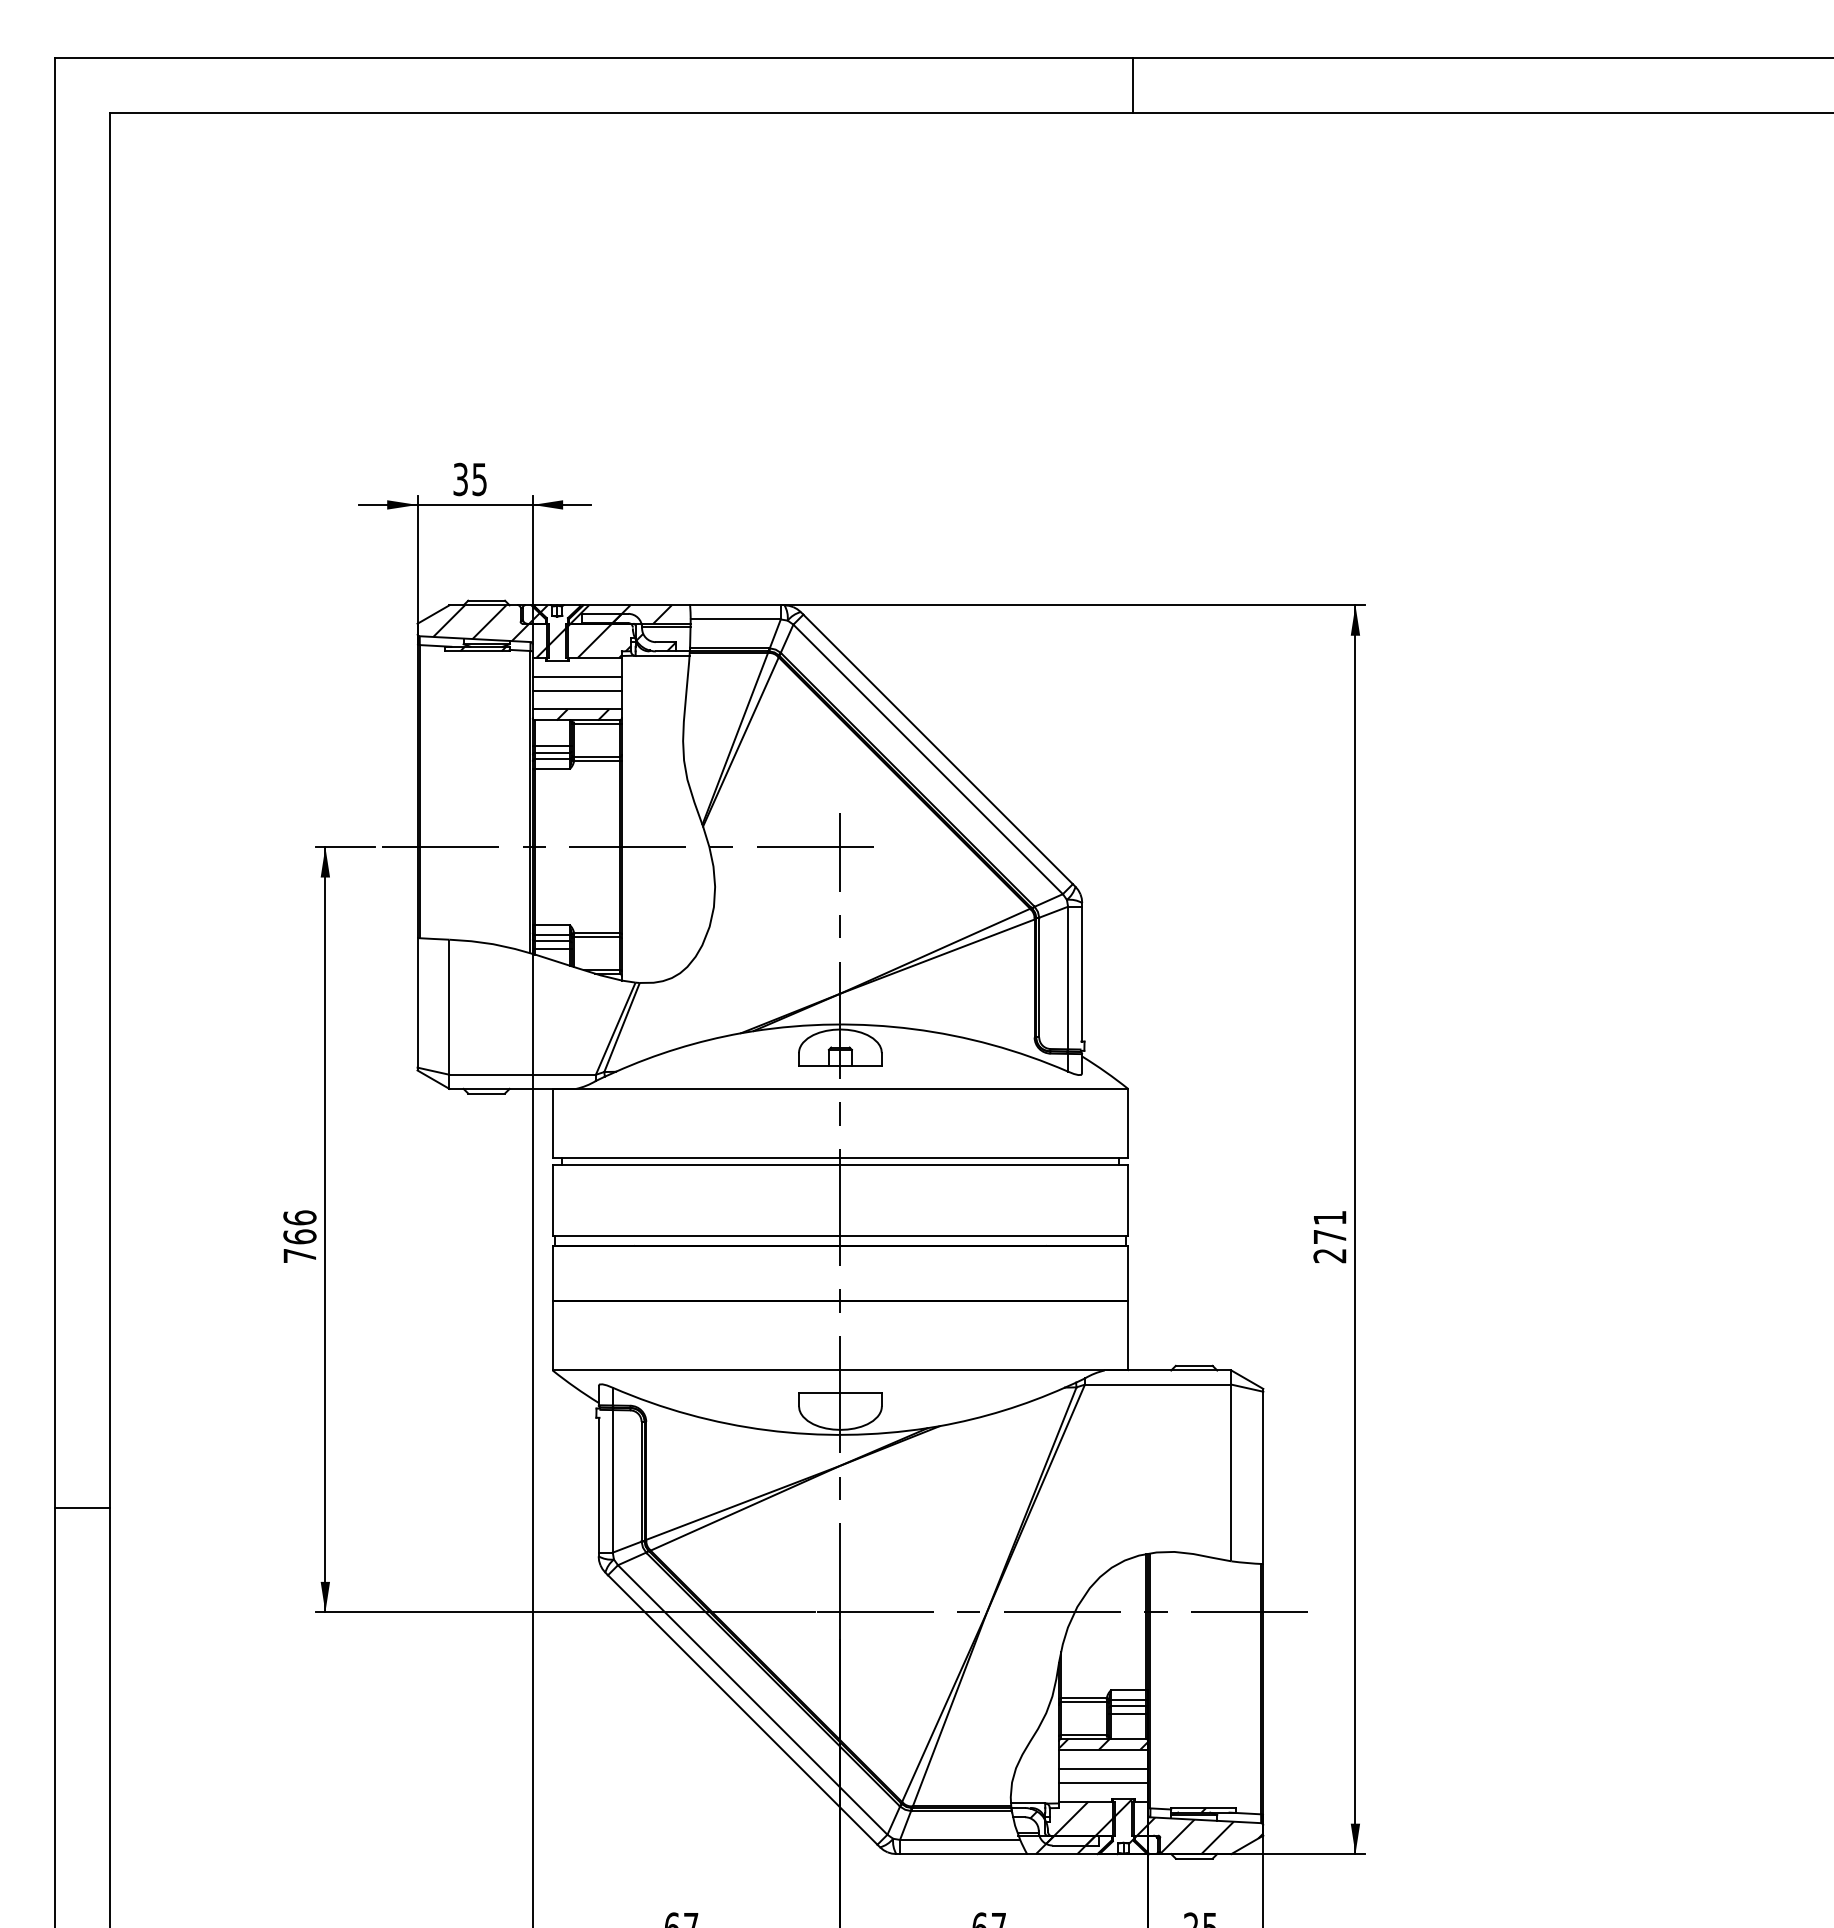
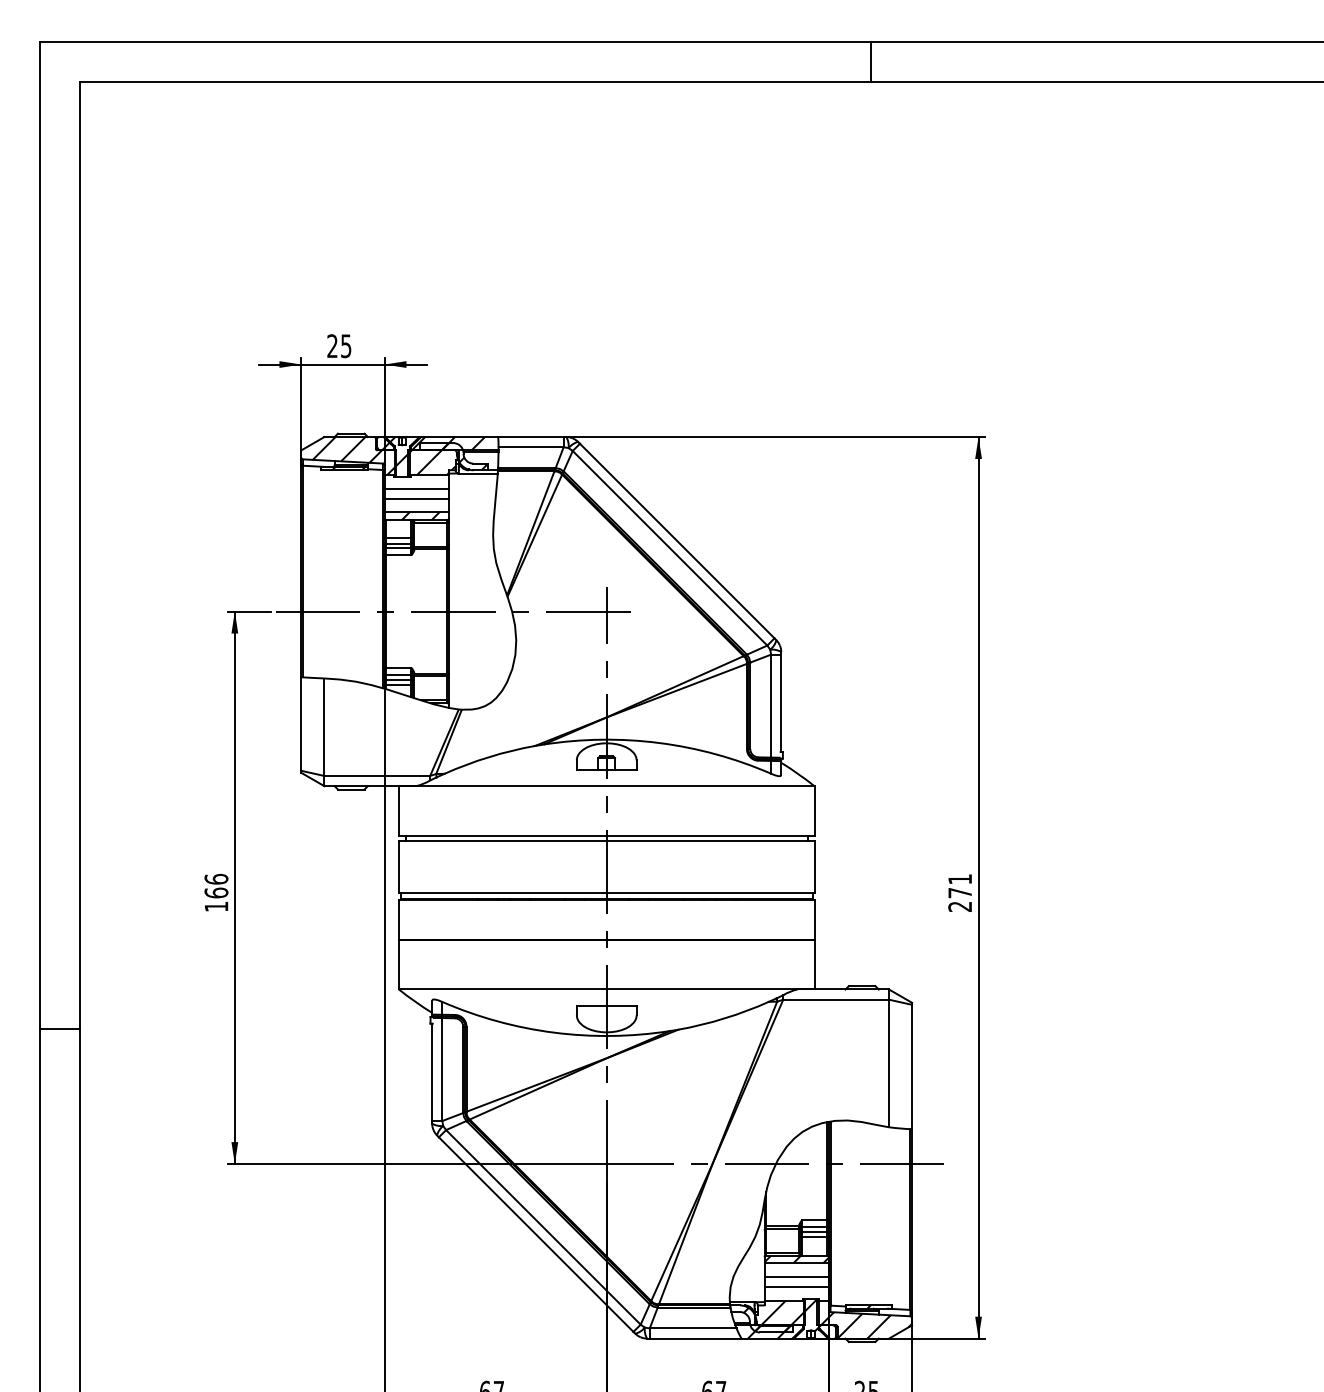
line: (1132, 85) -> (871, 61), moved
text: (460, 479) -> (332, 346), 35 -> 25
text: (299, 1255) -> (216, 906), 766 -> 166
line: (82, 1507) -> (59, 1029), moved

